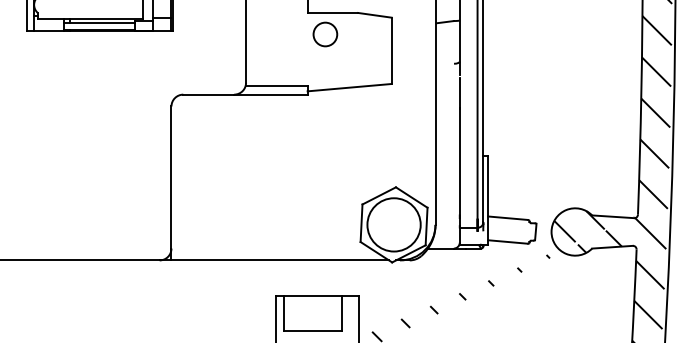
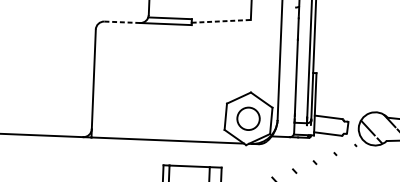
line: (350, 87) -> (221, 21), solid -> dashed
line: (209, 94) -> (122, 22), solid -> dashed
circle: (393, 224) -> (248, 118), size x0.6

